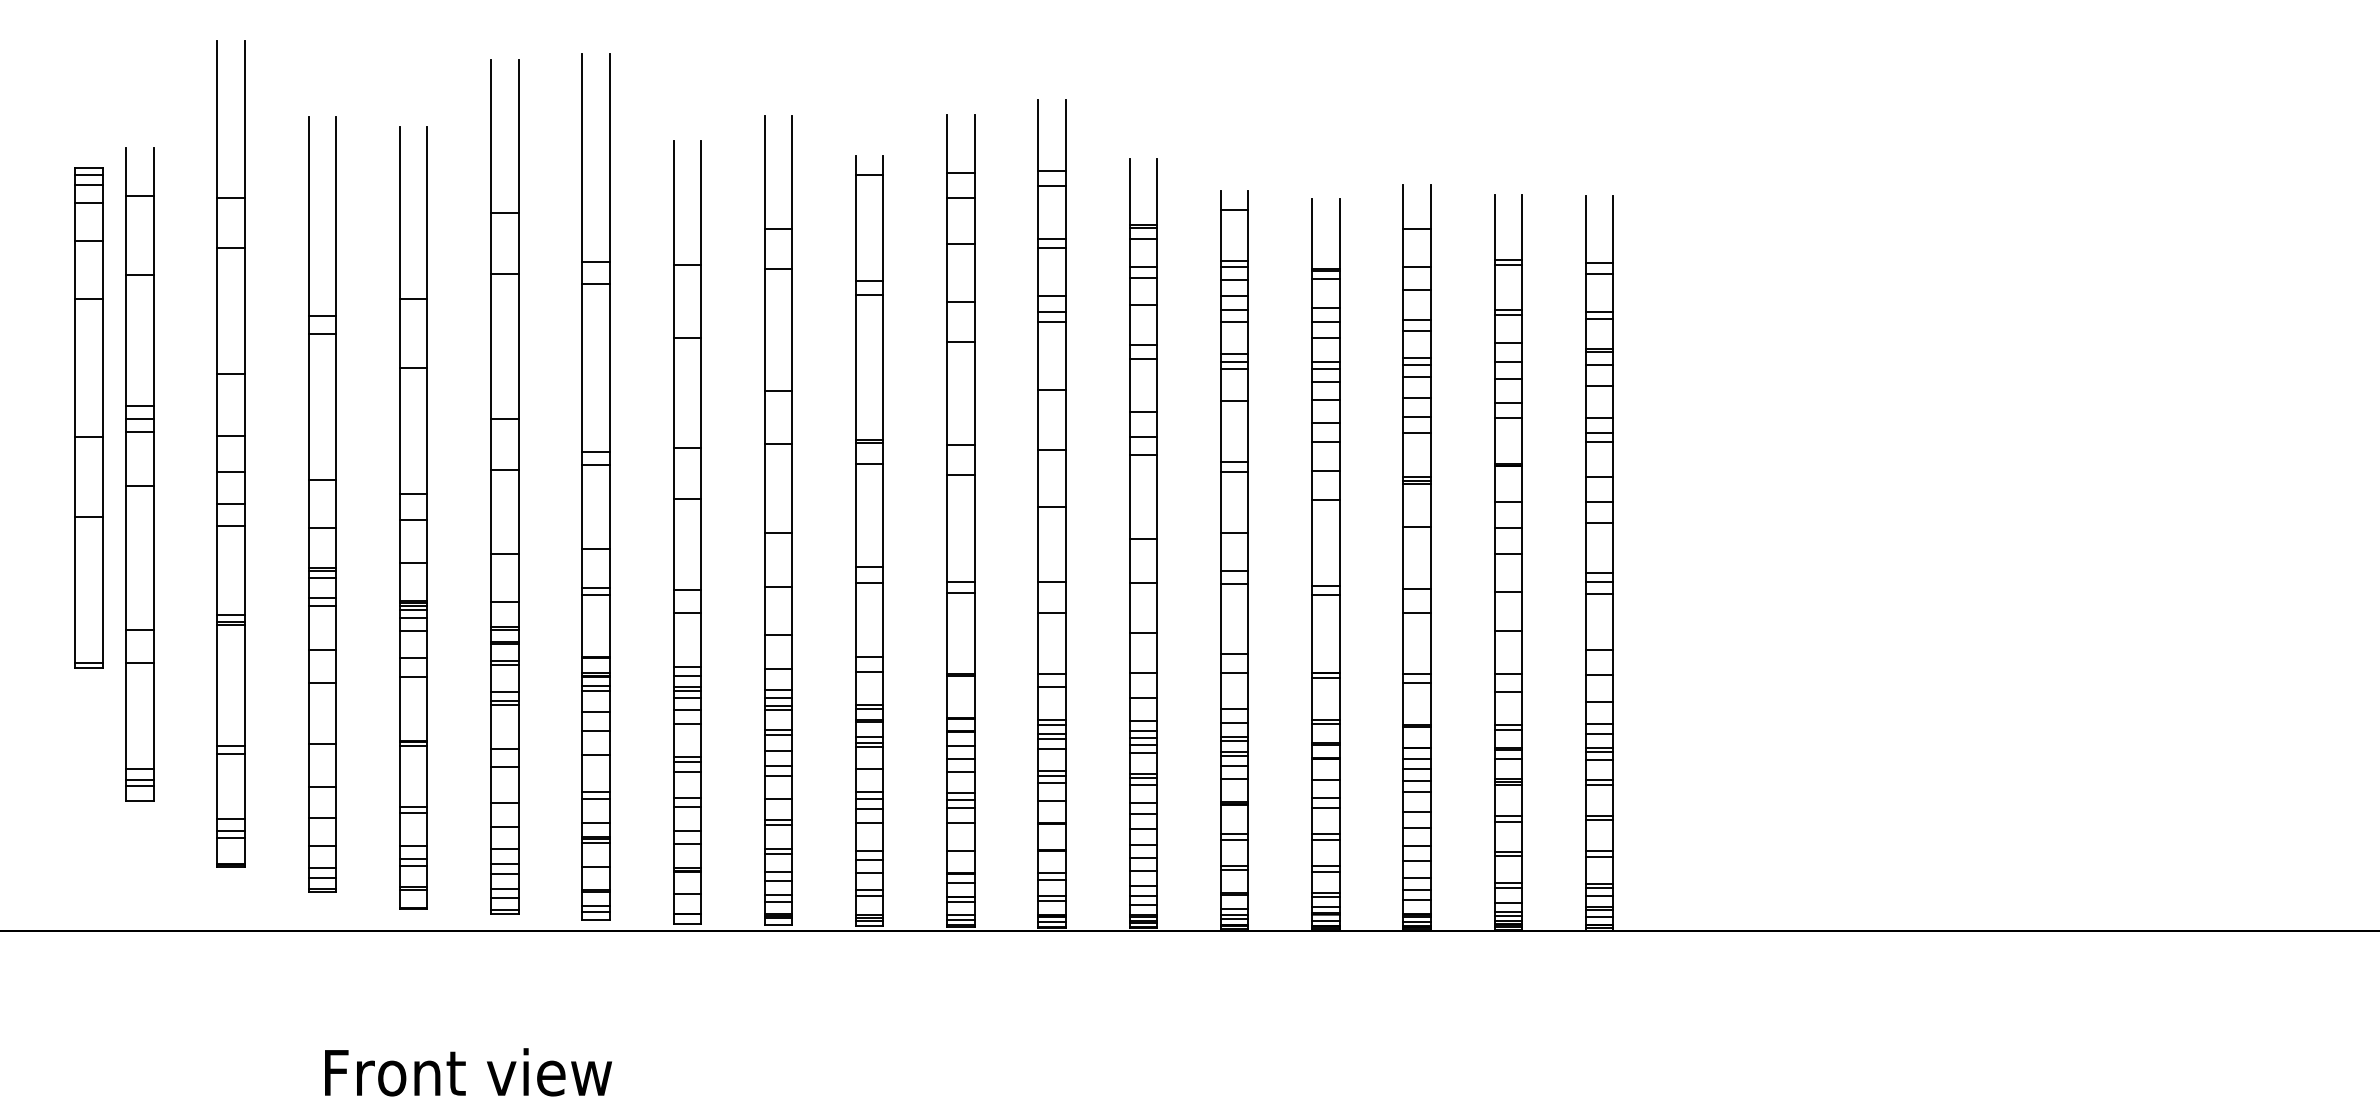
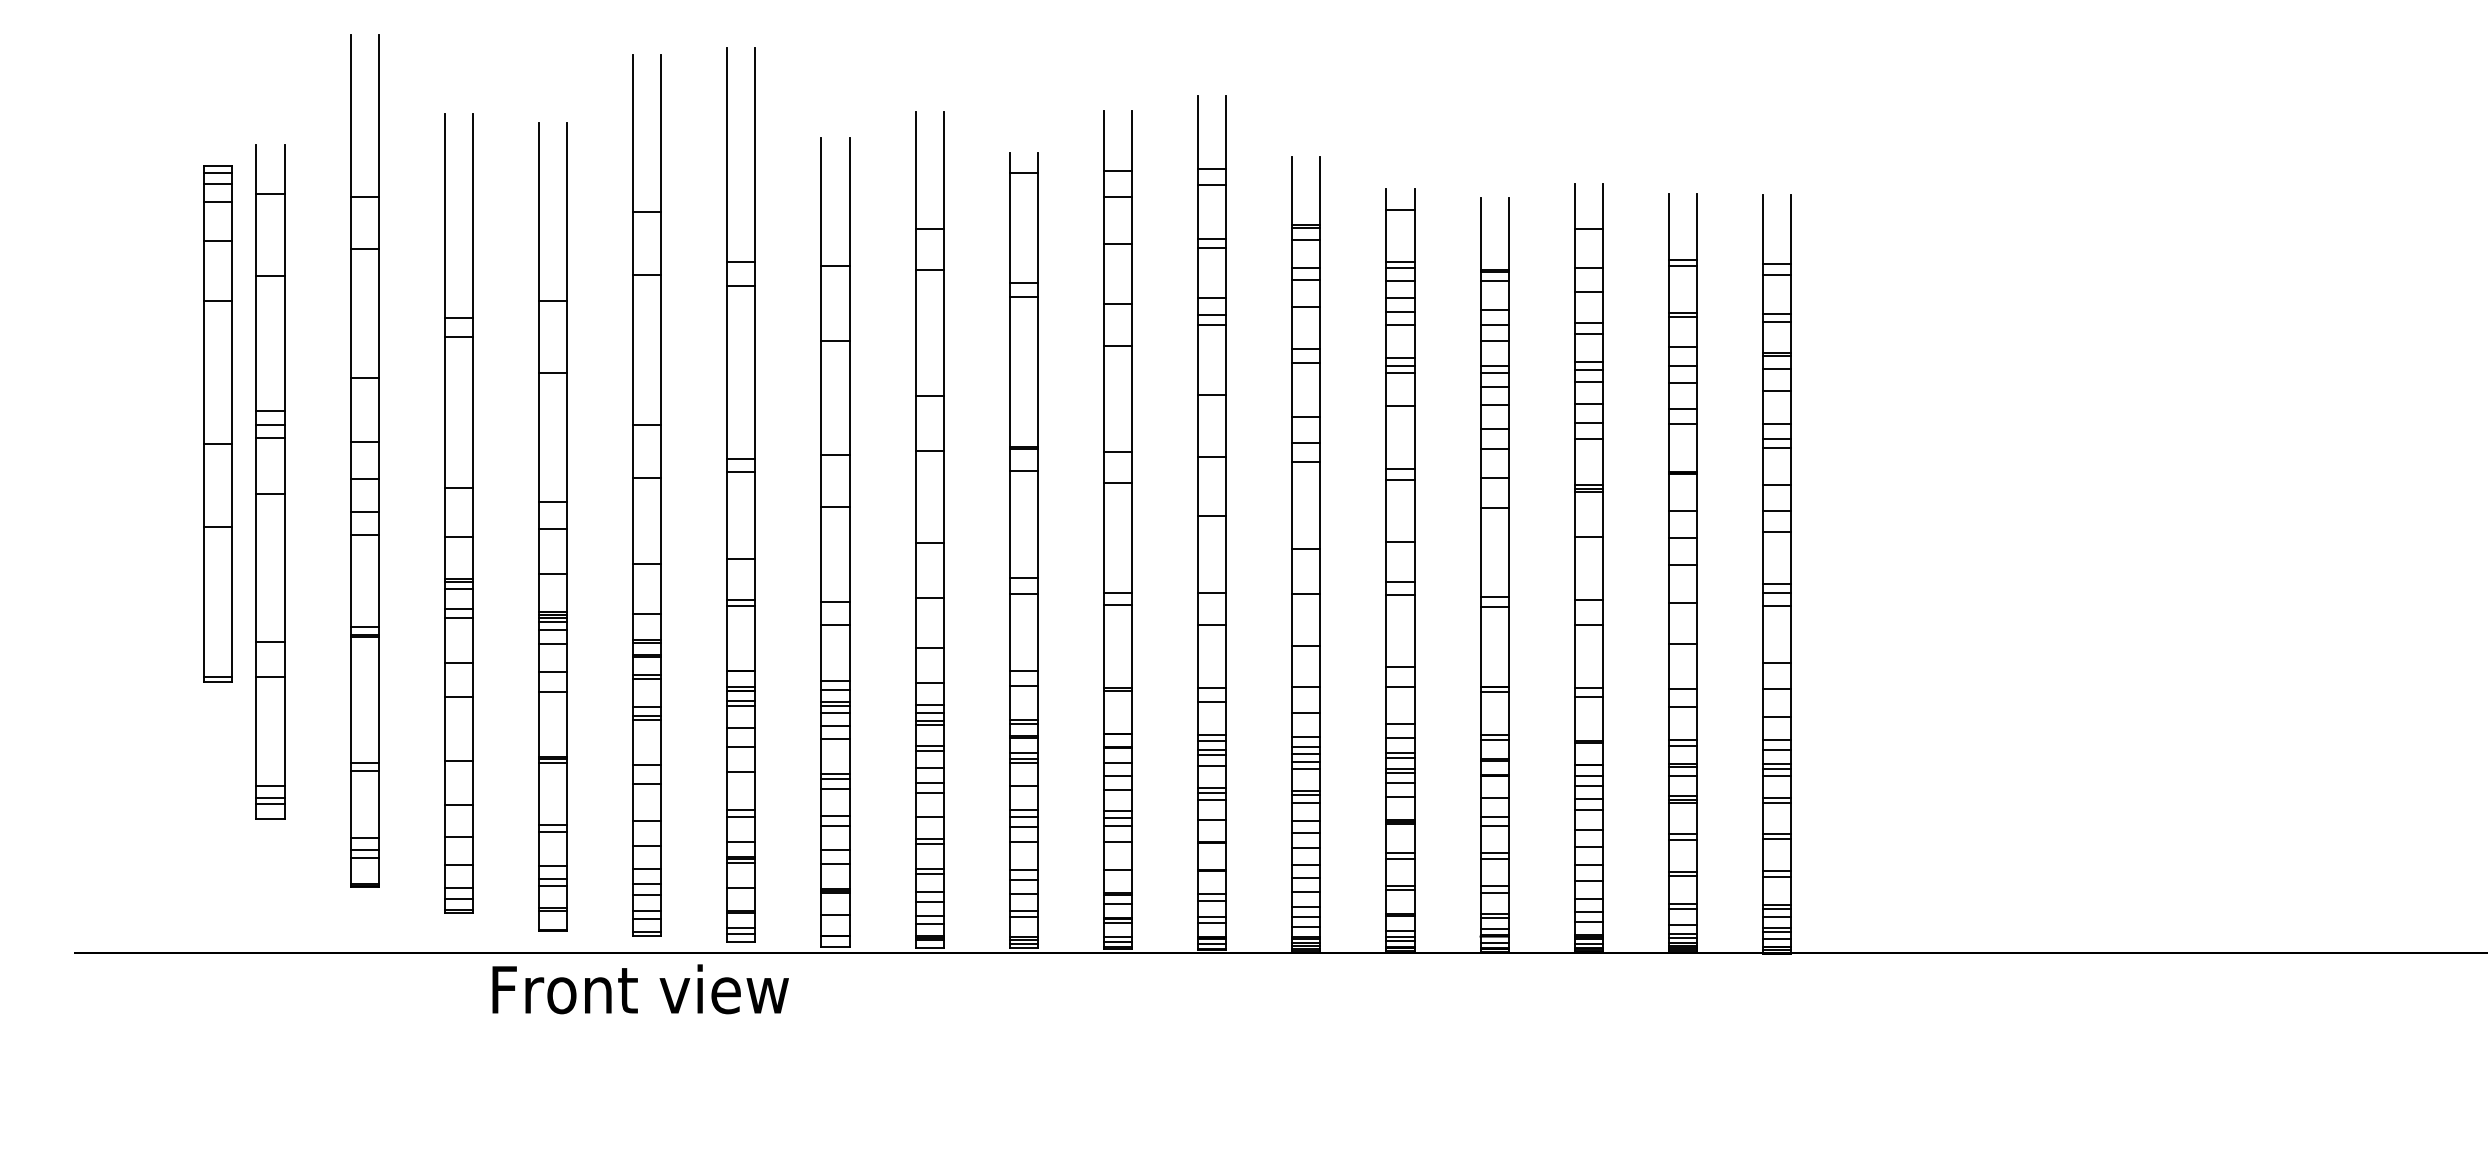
text: (468, 1072) -> (640, 989), moved

